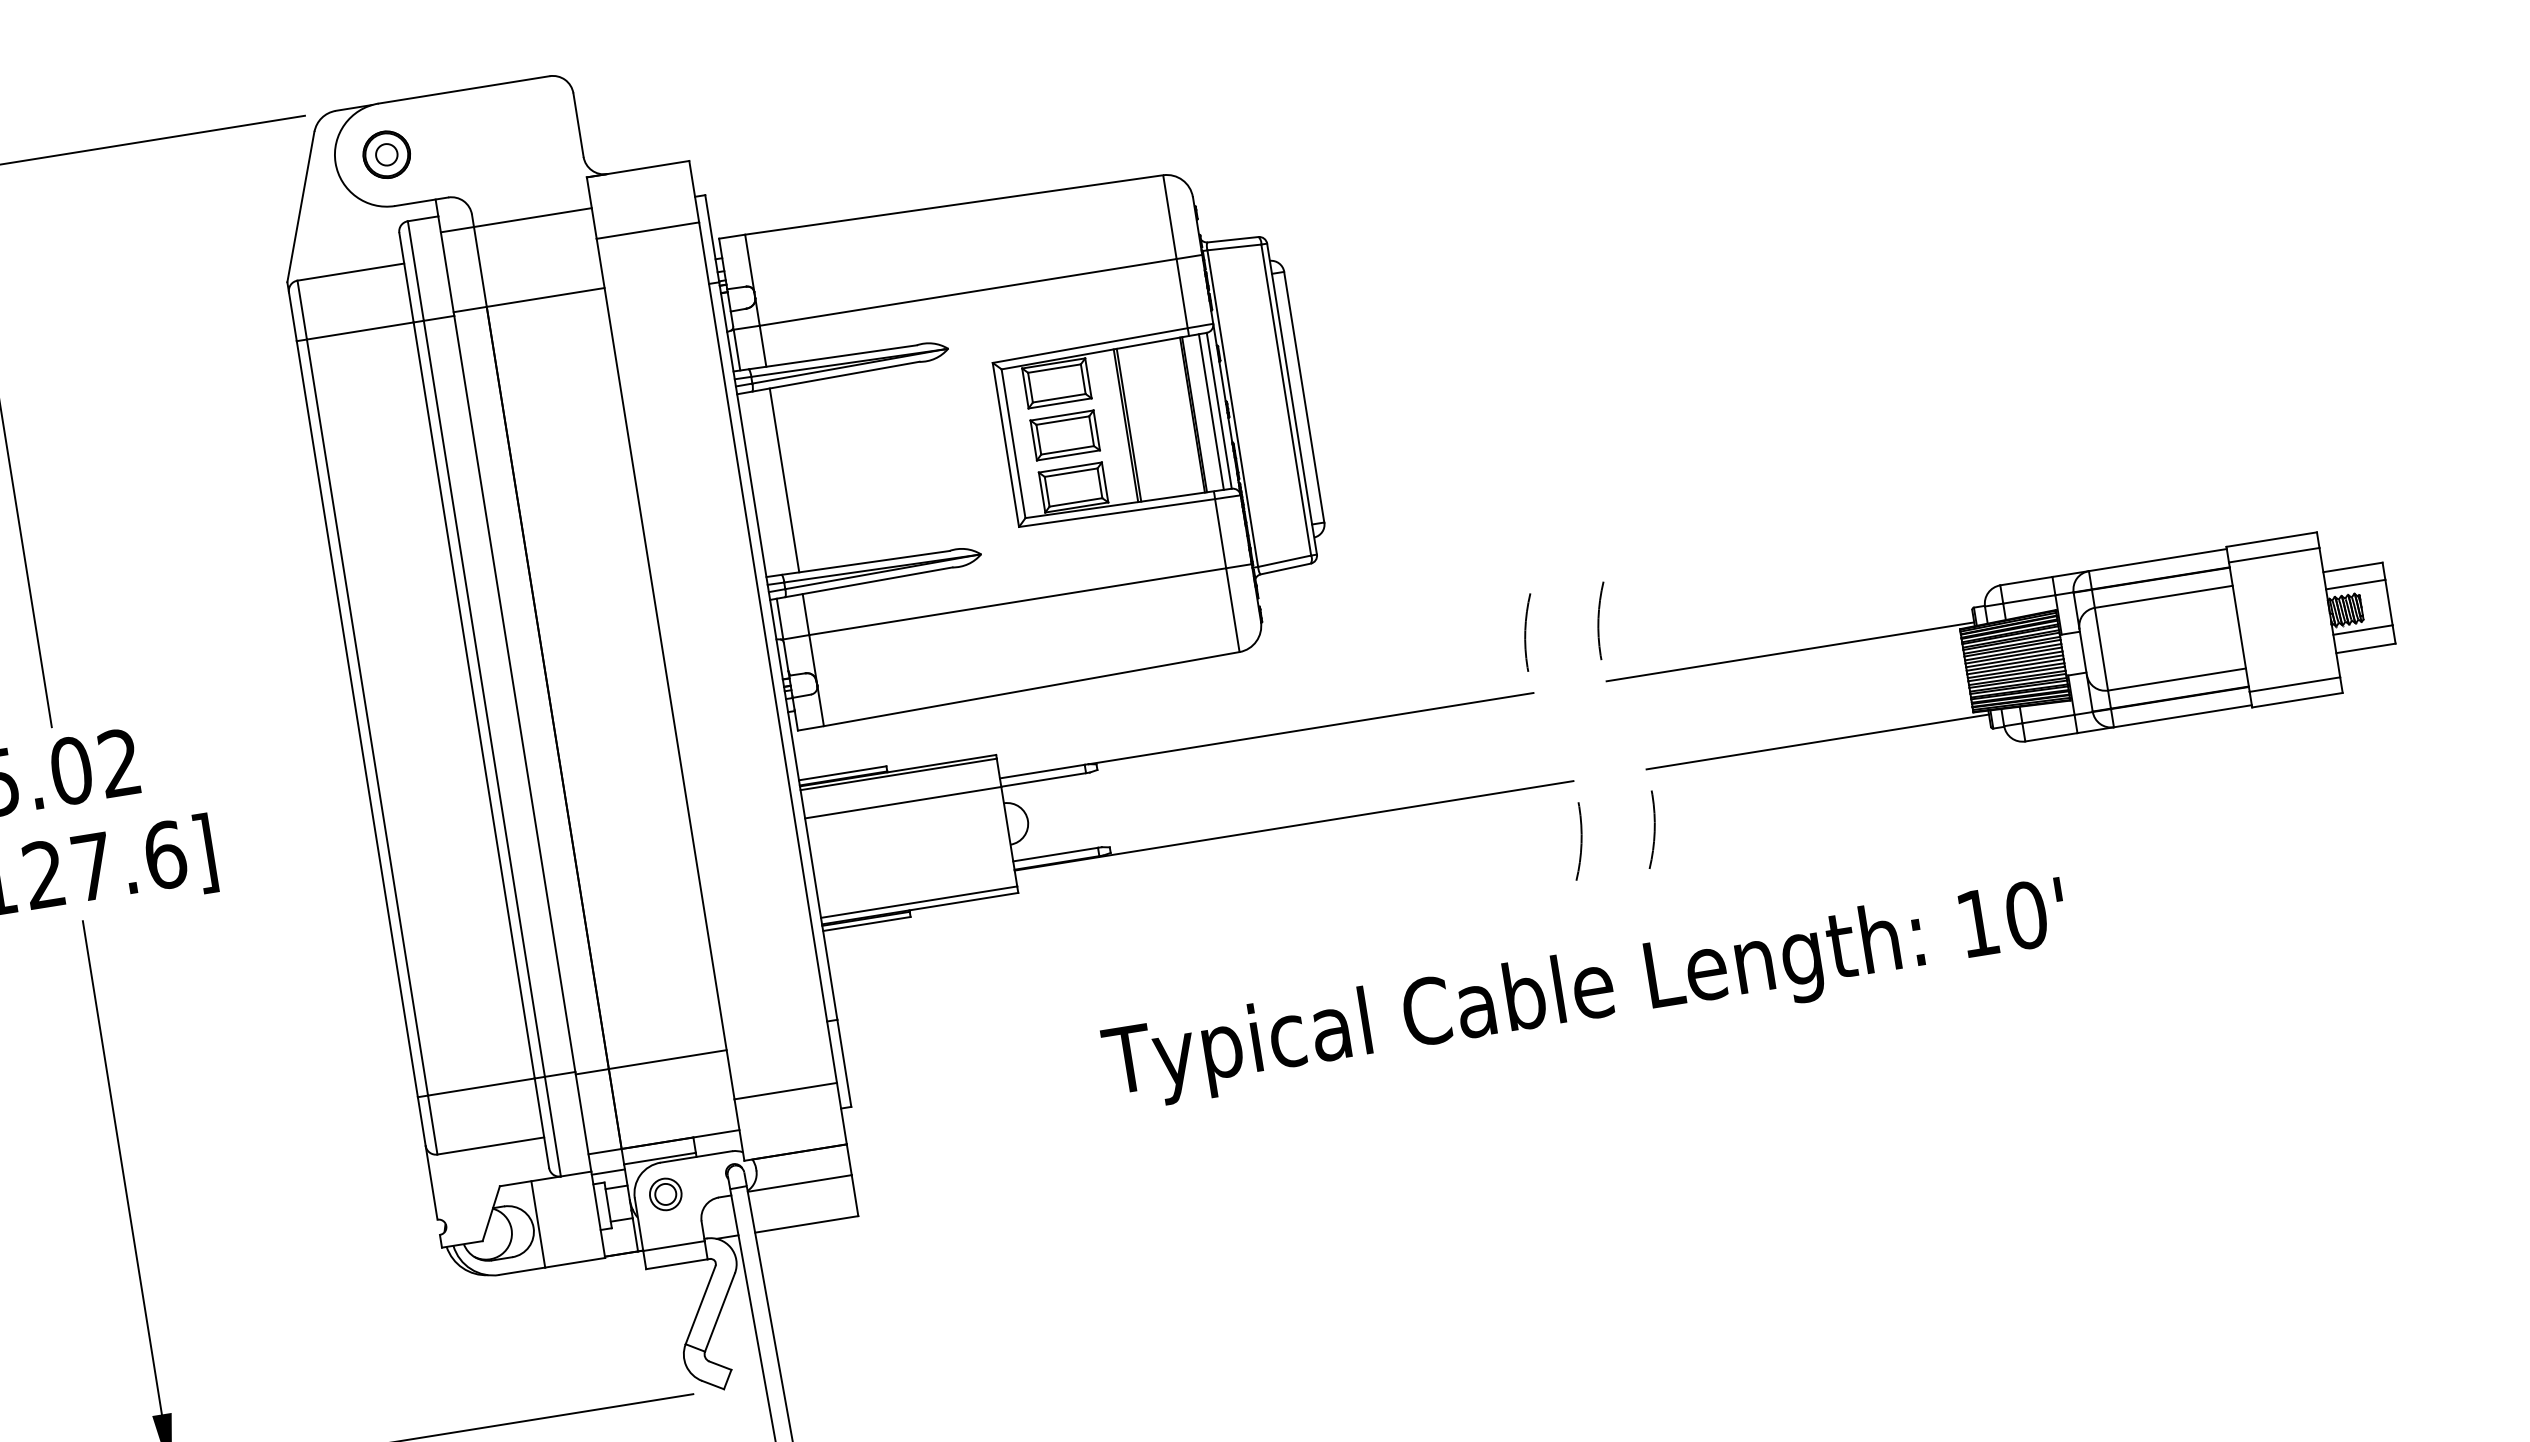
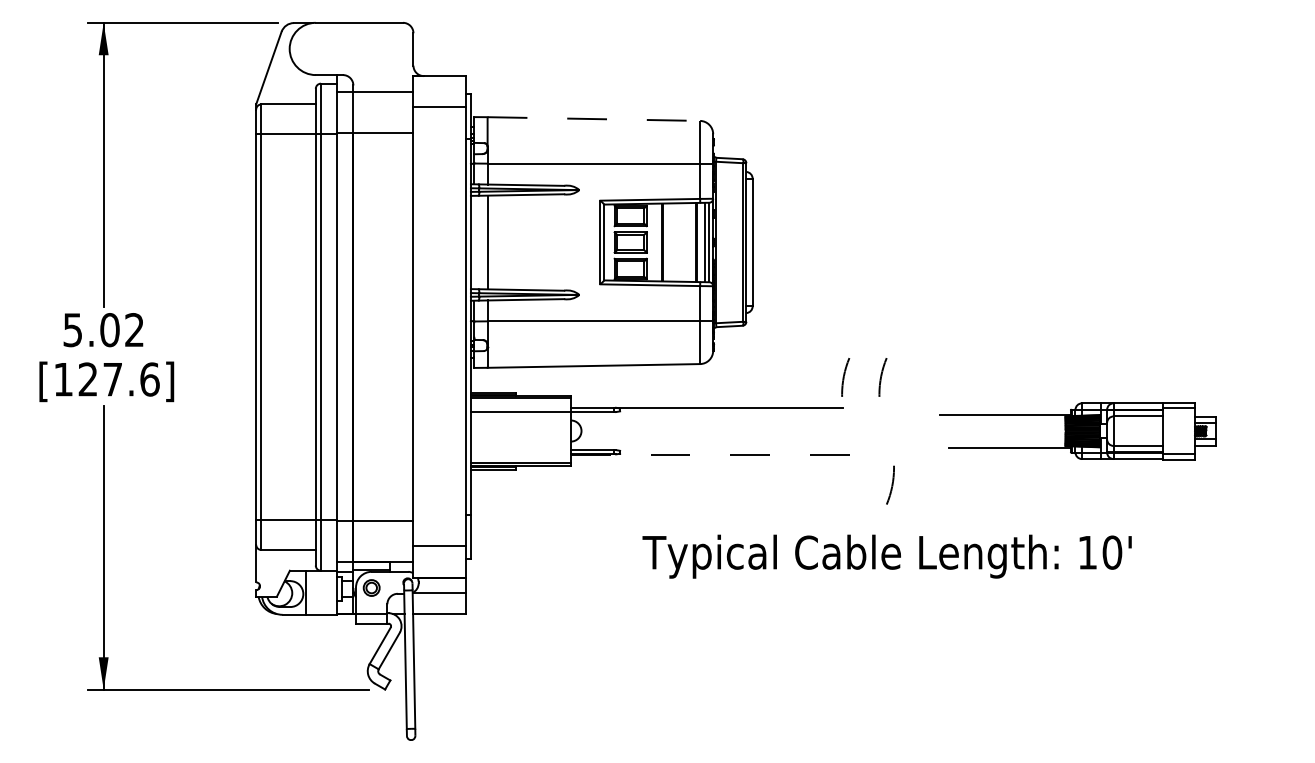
part: (386, 154) -> (315, 48), removed
line: (955, 205) -> (594, 119), solid -> dashed
part: (2000, 663) -> (1077, 430), size x0.7
line: (1294, 825) -> (713, 454), solid -> dashed
arc: (1580, 839) -> (854, 484), removed
text: (1584, 993) -> (886, 556), moved

